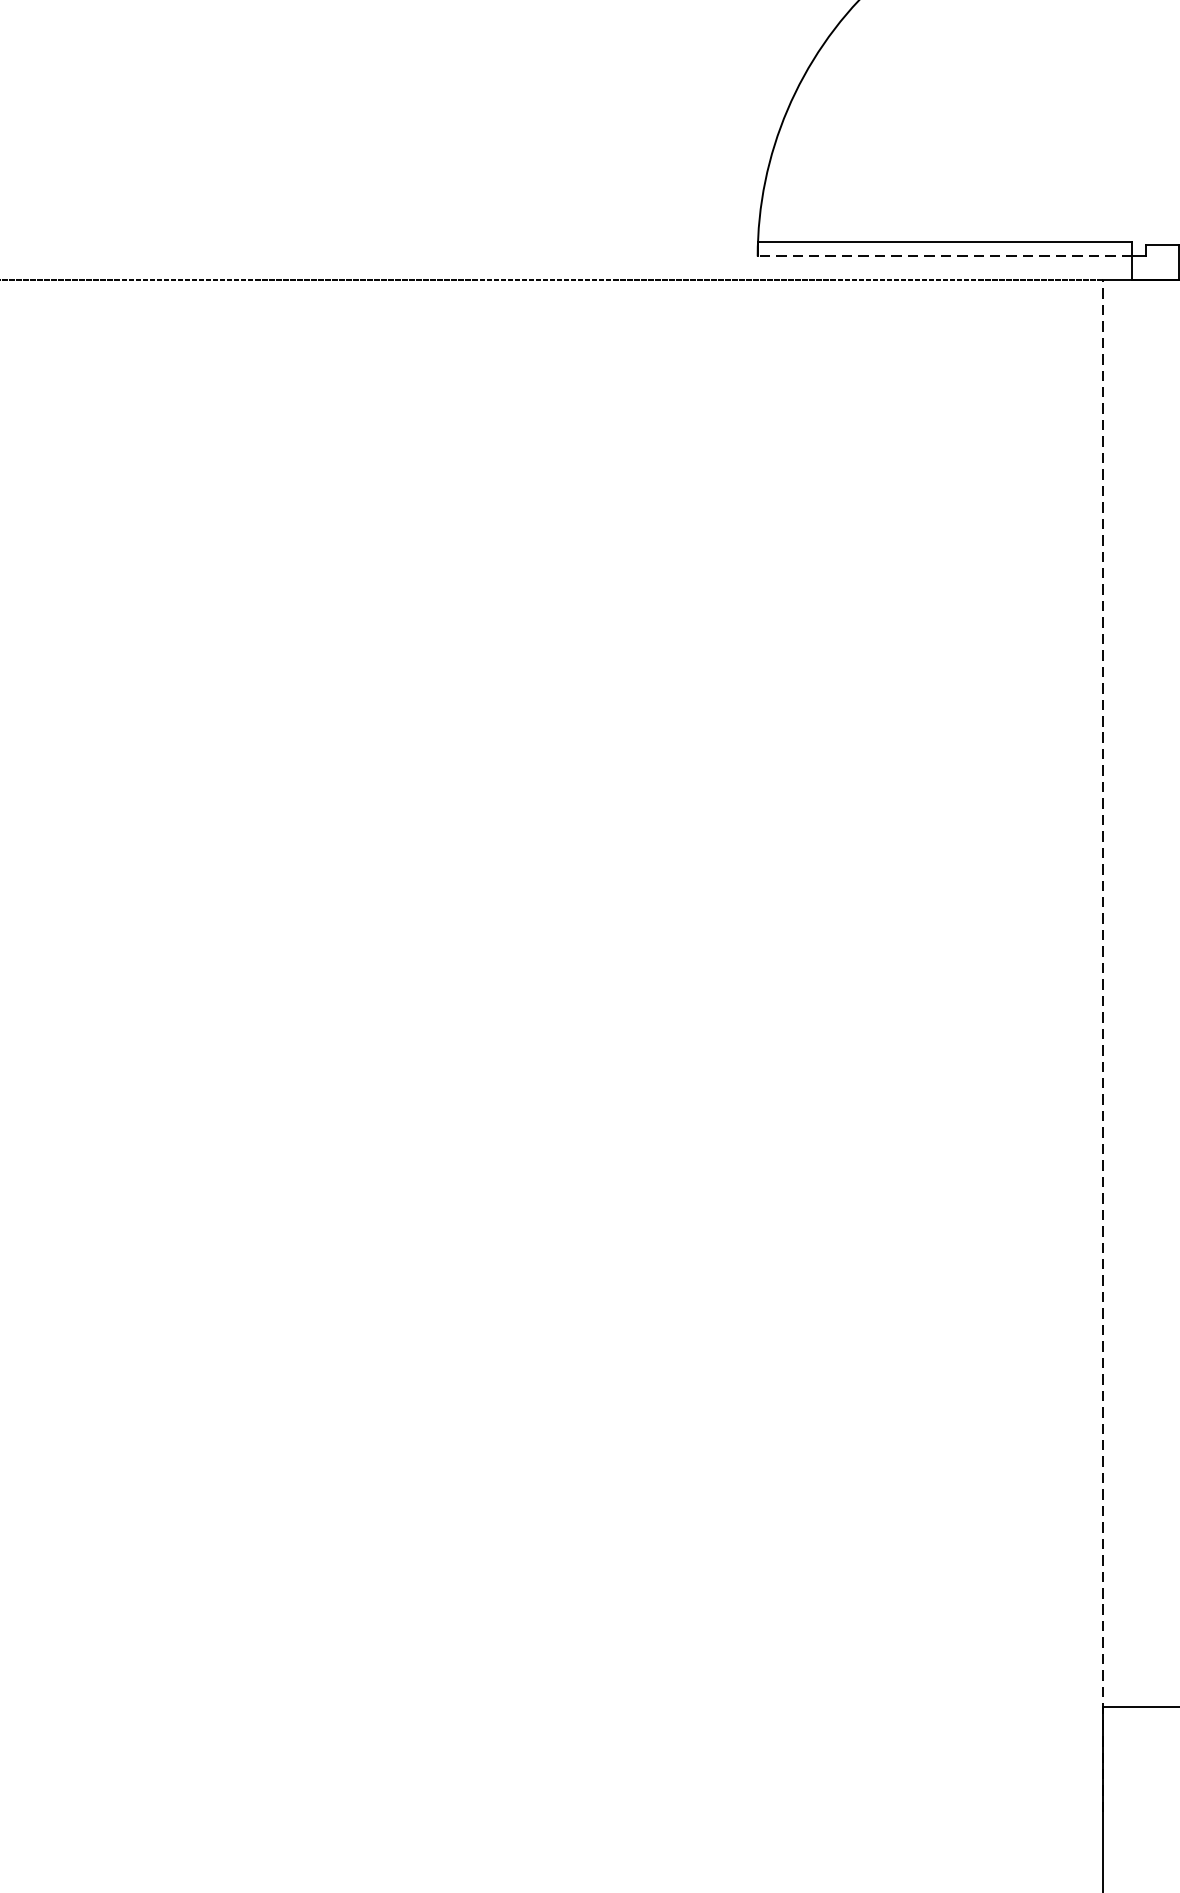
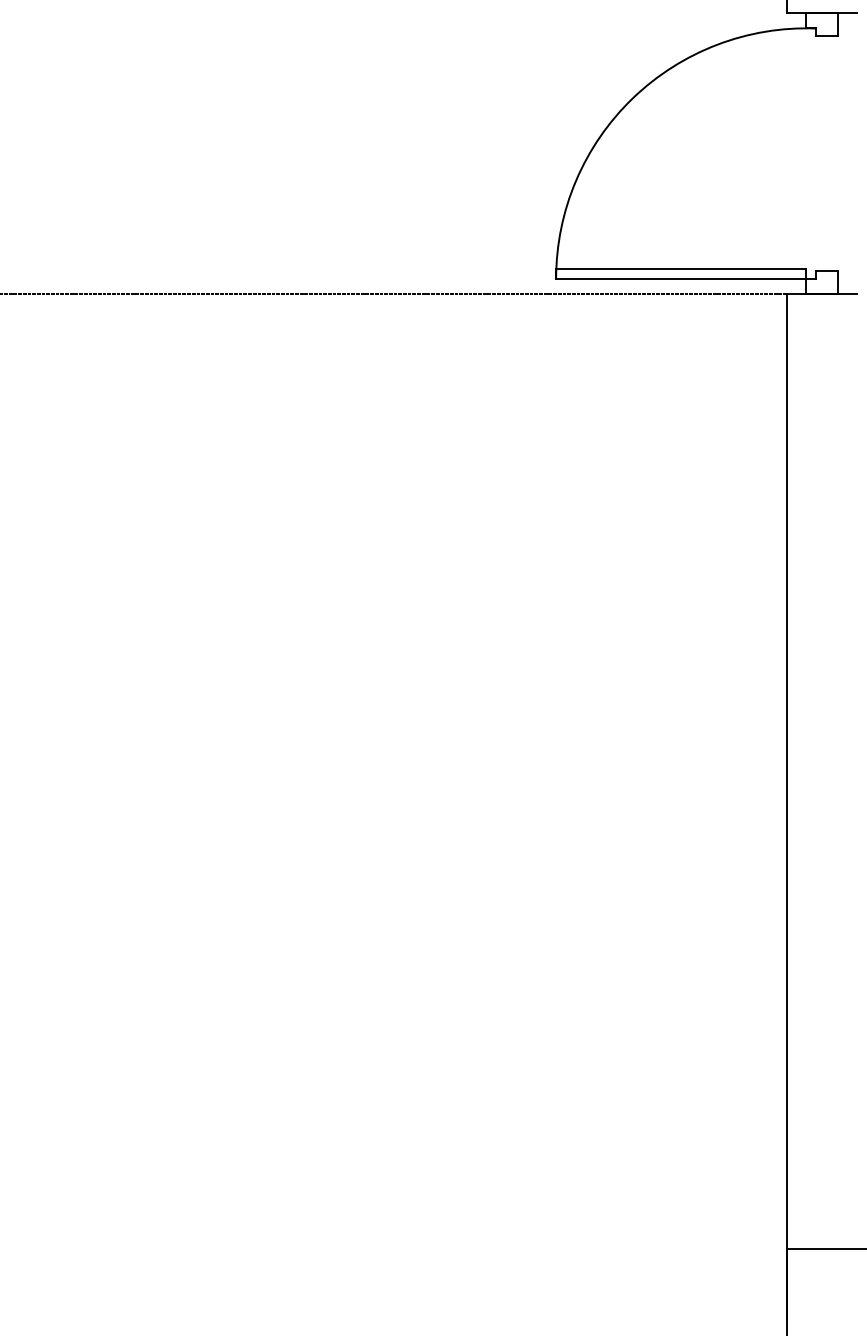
line: (943, 256) -> (680, 278), dashed -> solid
line: (1102, 1045) -> (786, 806), dashed -> solid

